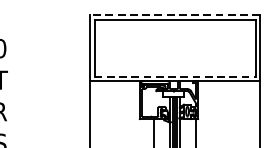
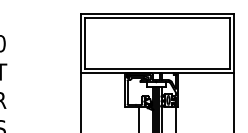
line: (175, 14) -> (157, 13), dashed -> solid
line: (175, 76) -> (157, 68), dashed -> solid

